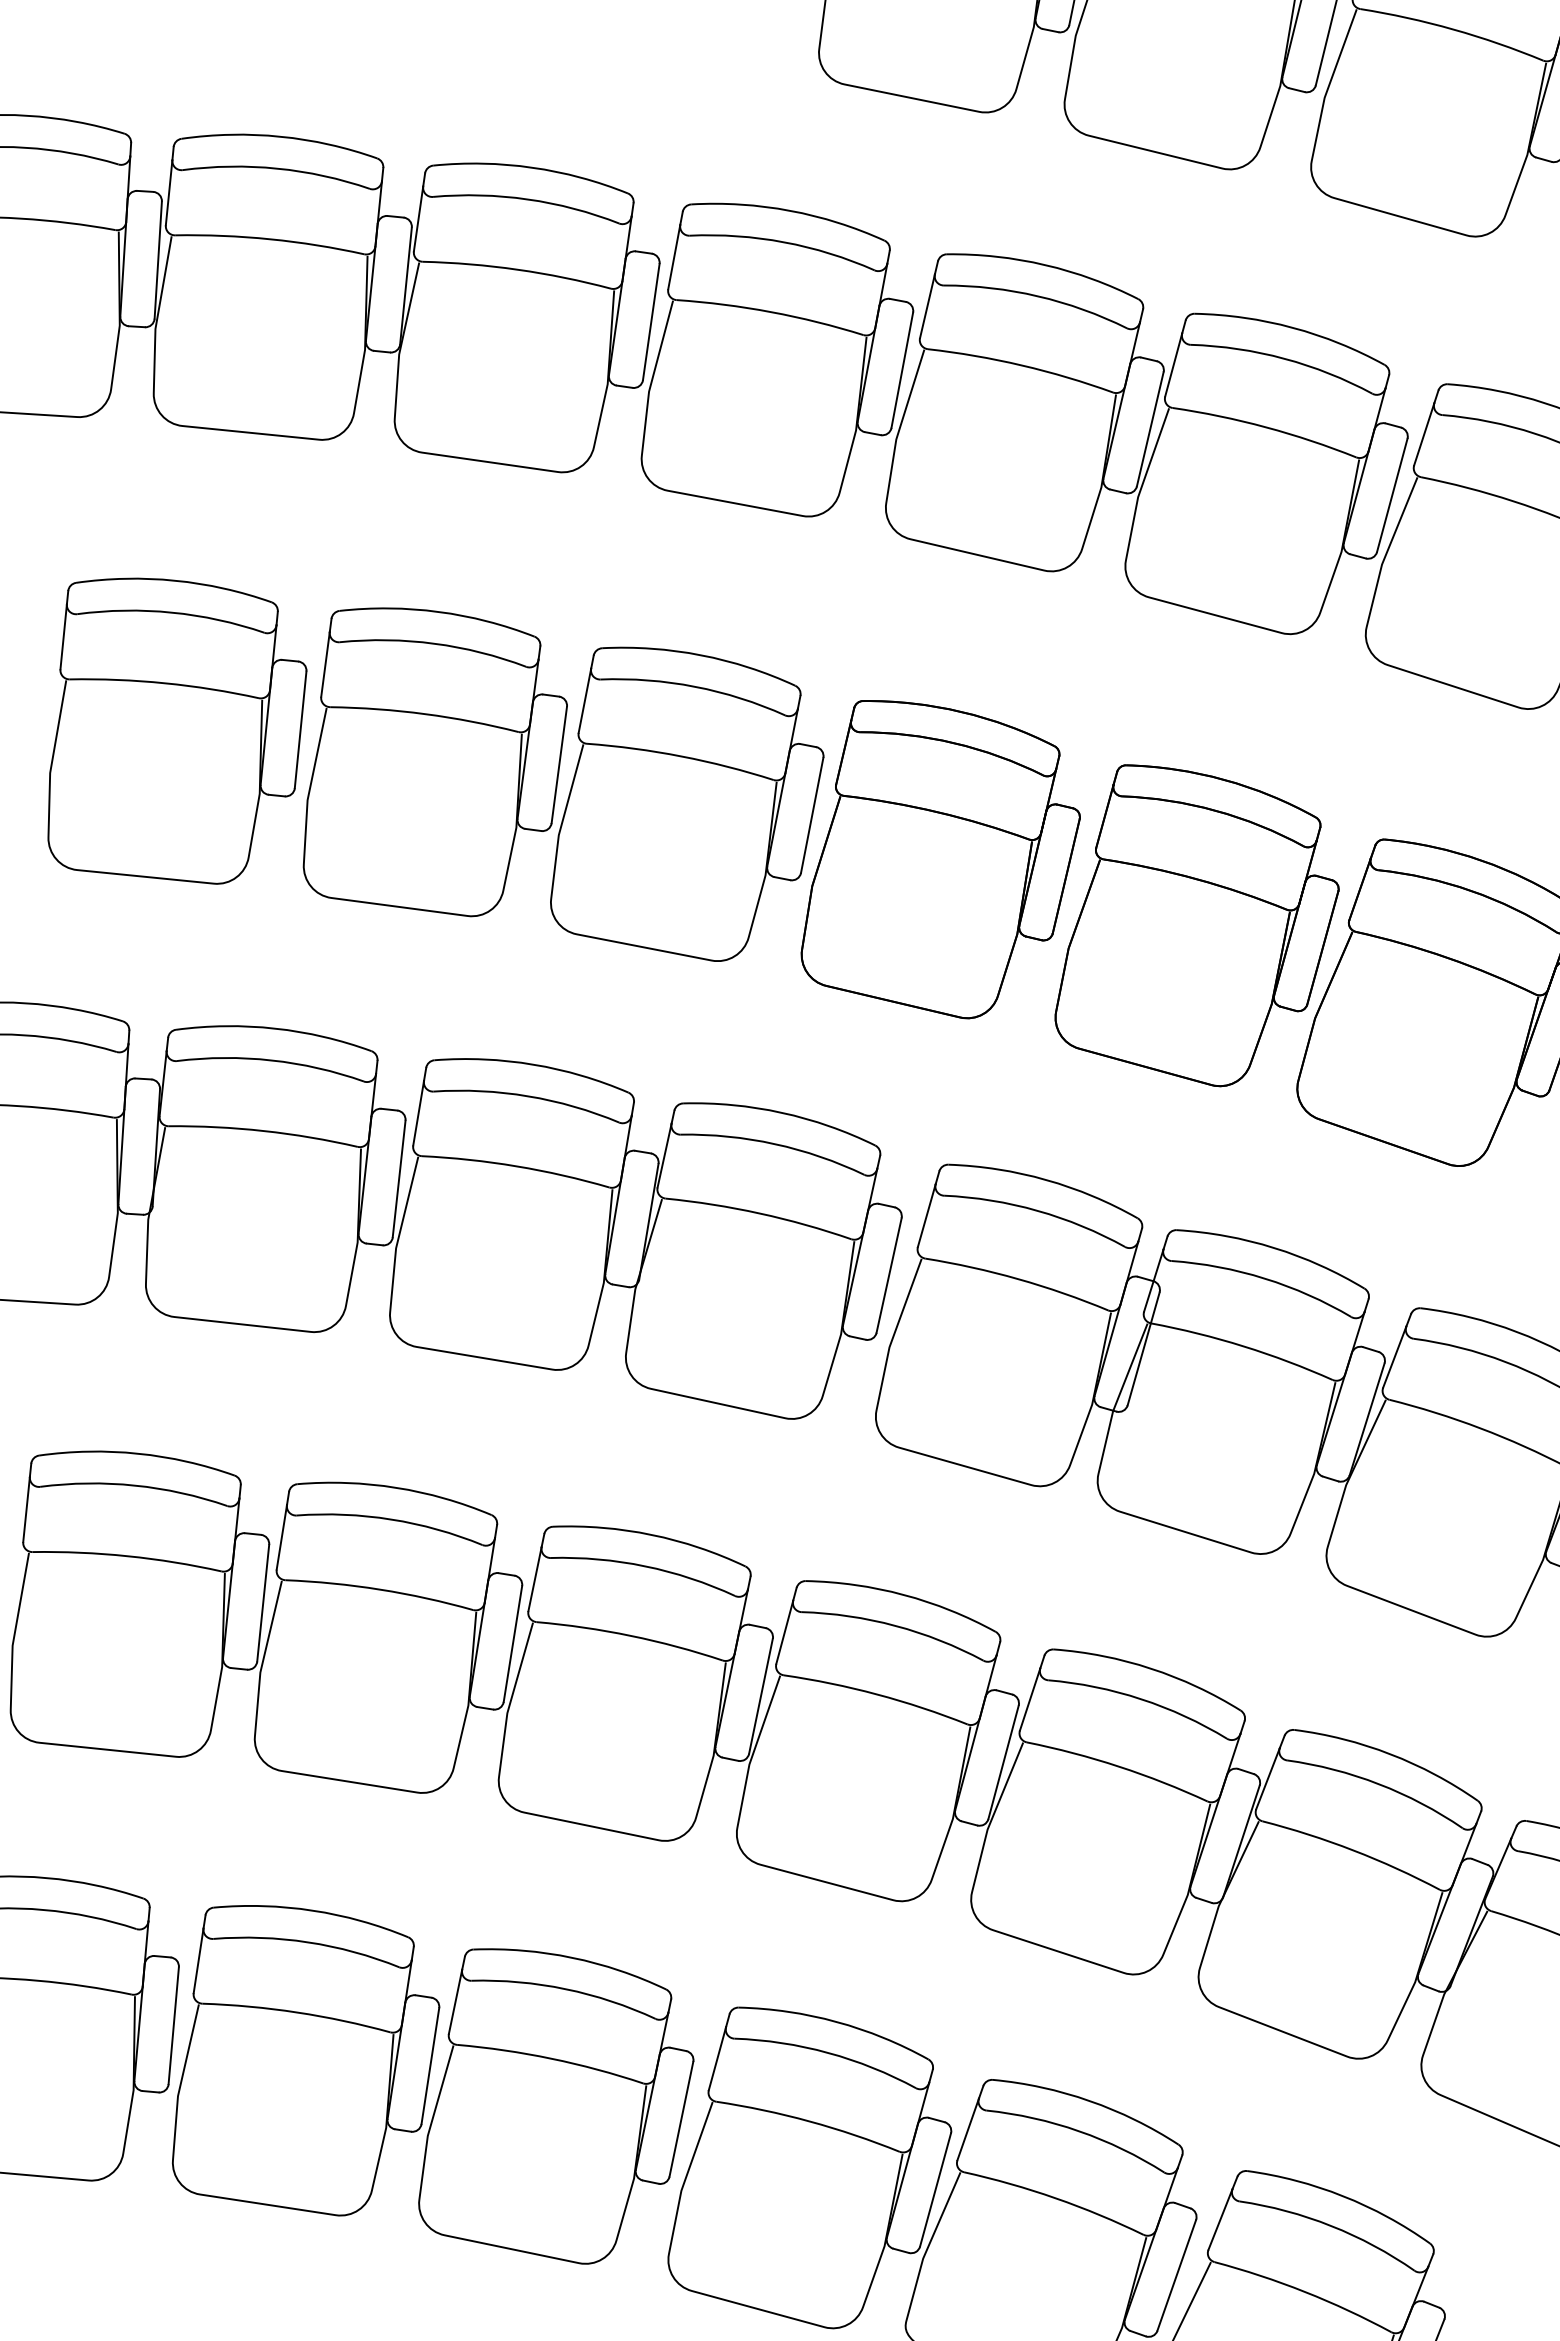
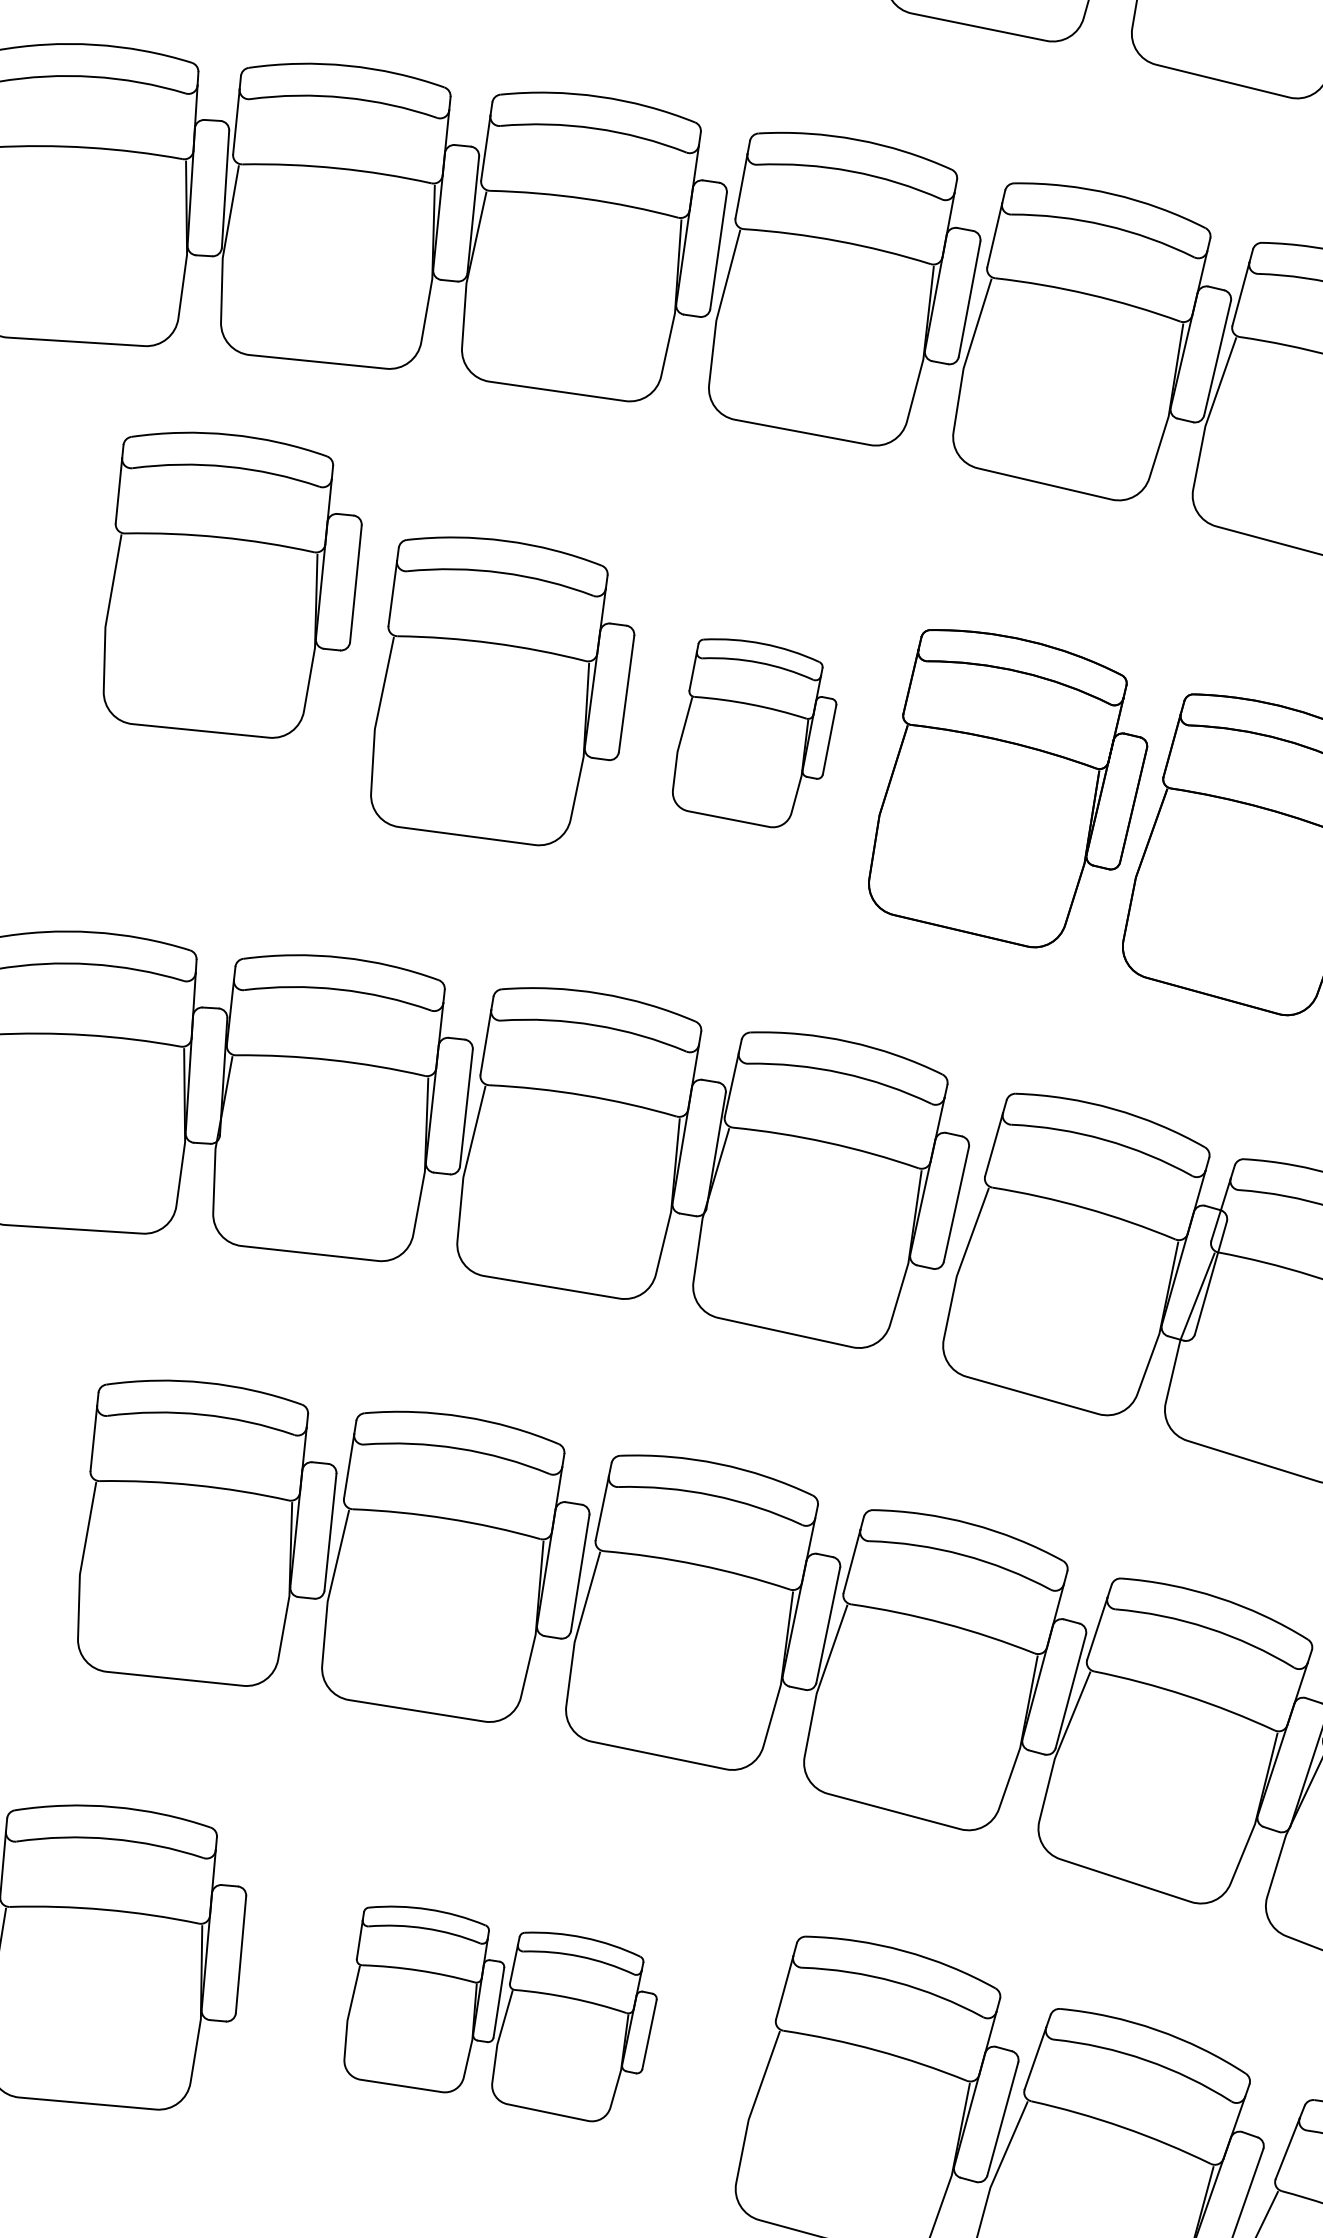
part: (177, 730) -> (232, 584), moved
part: (687, 803) -> (754, 732), size x0.6
part: (433, 2084) -> (500, 2013), size x0.6

